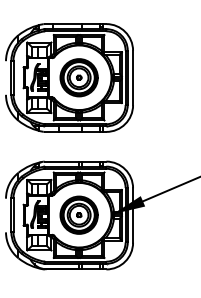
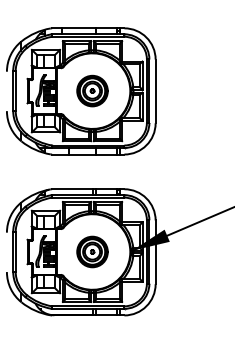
part: (79, 77) -> (92, 90), size x0.7
part: (79, 214) -> (92, 251), size x0.7

